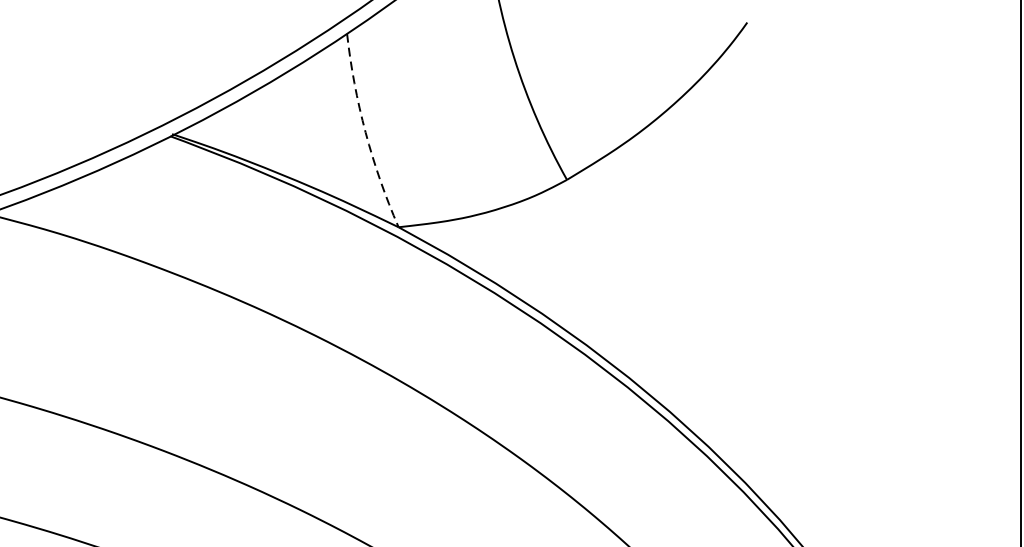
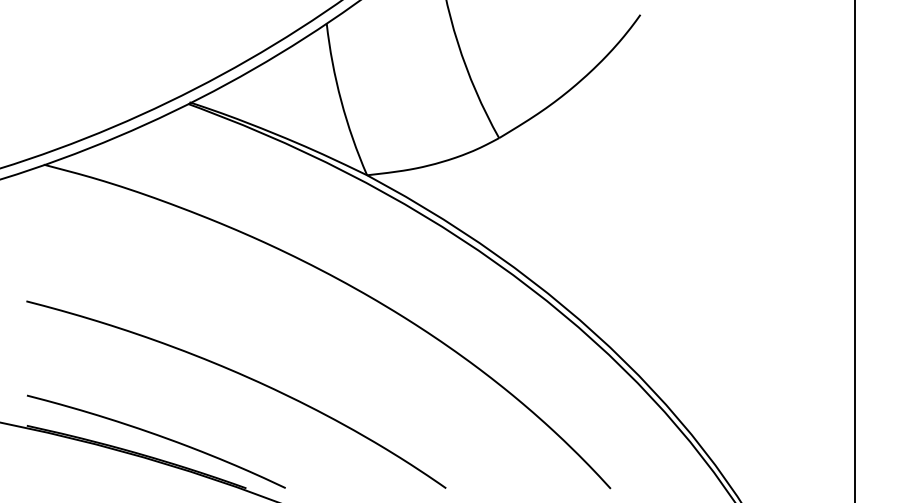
arc: (365, 131) -> (341, 100), dashed -> solid

